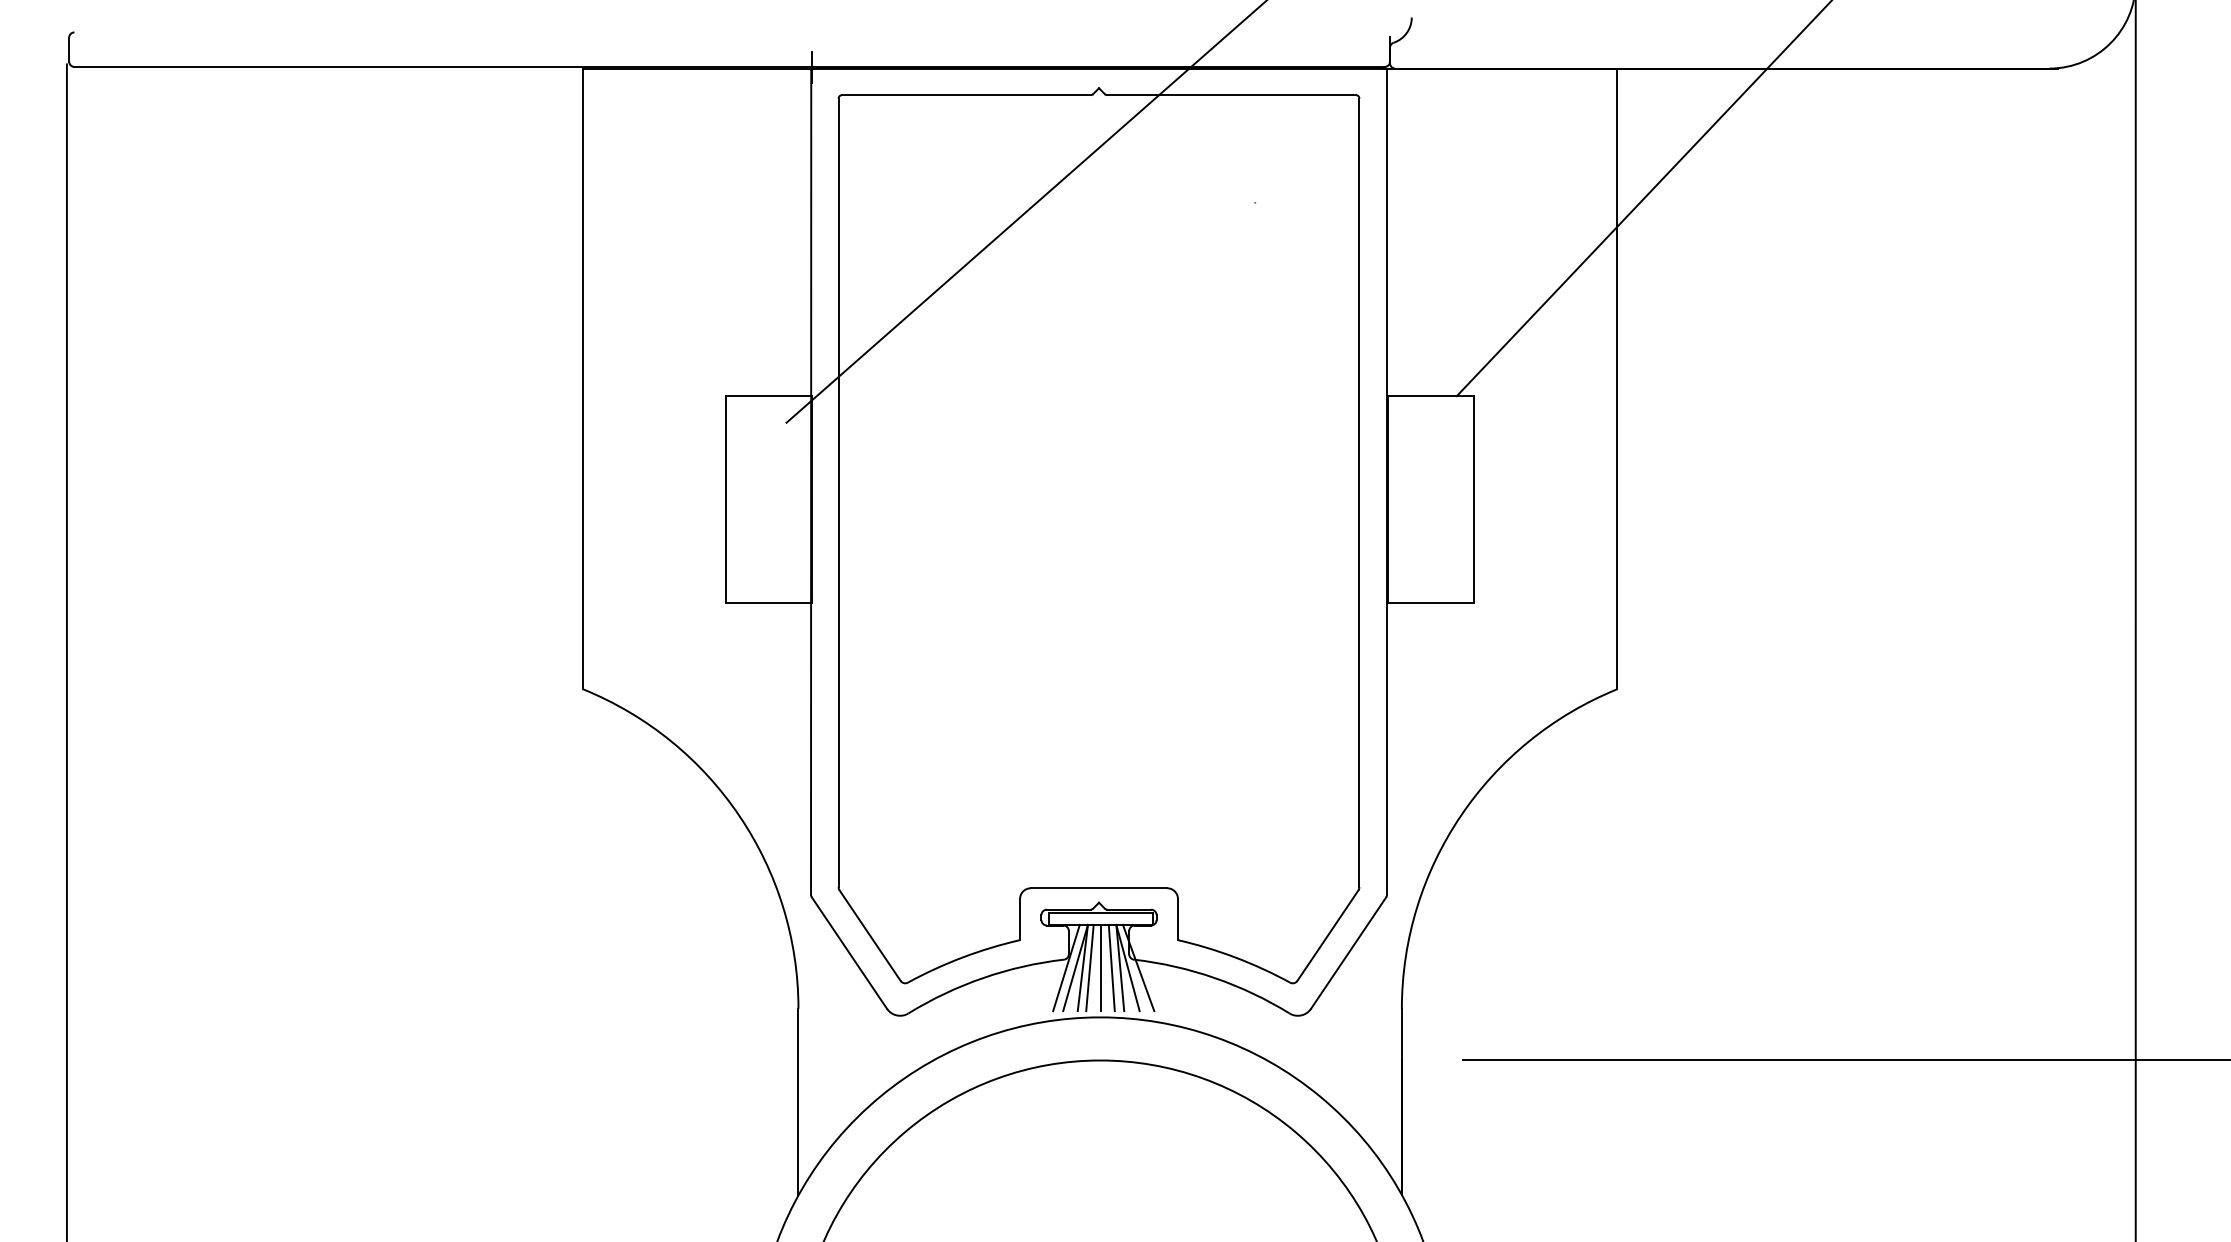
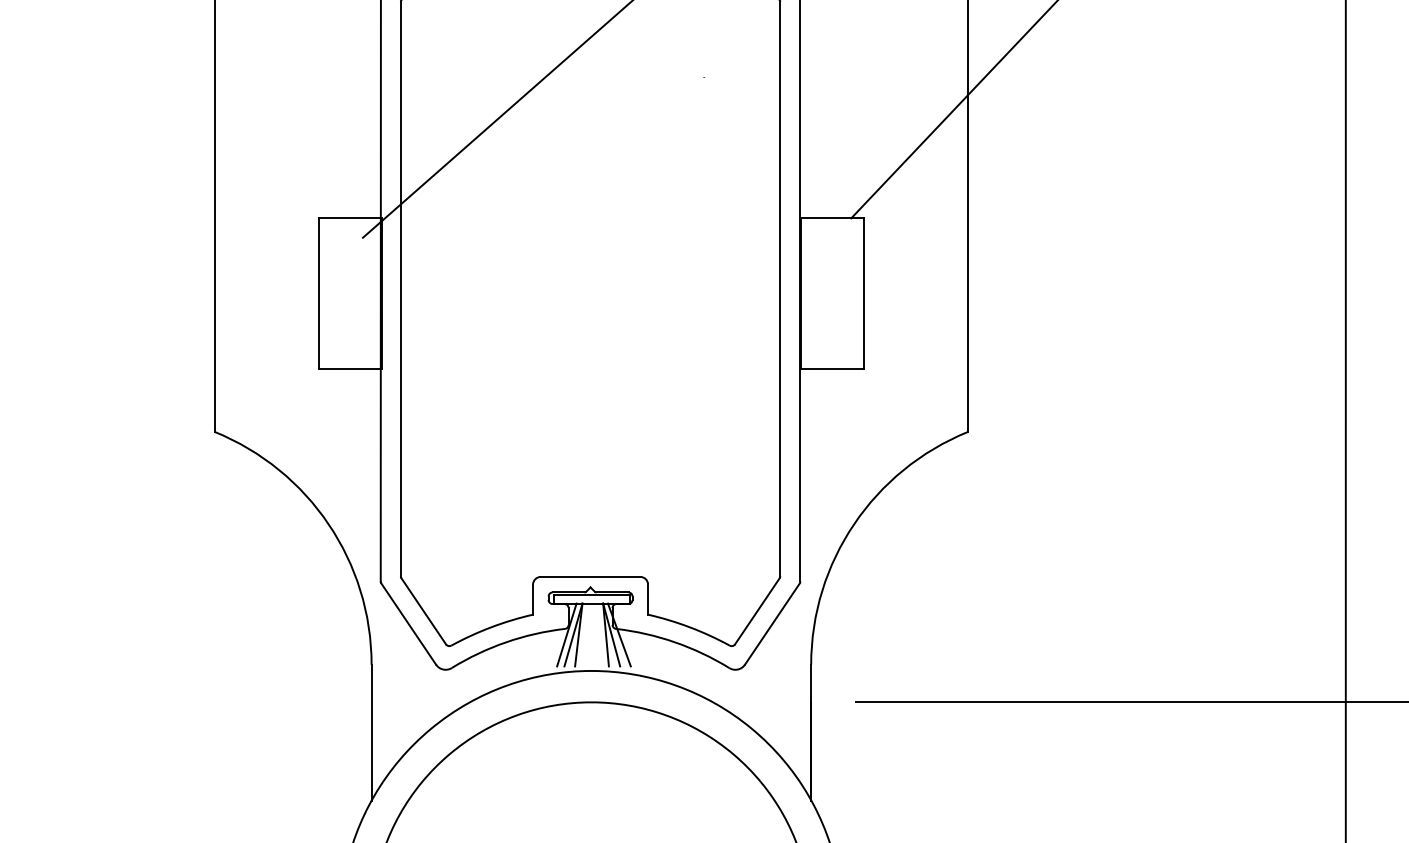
line: (1089, 967) -> (583, 634), removed
line: (1100, 967) -> (591, 634), removed
line: (1111, 967) -> (599, 634), removed

